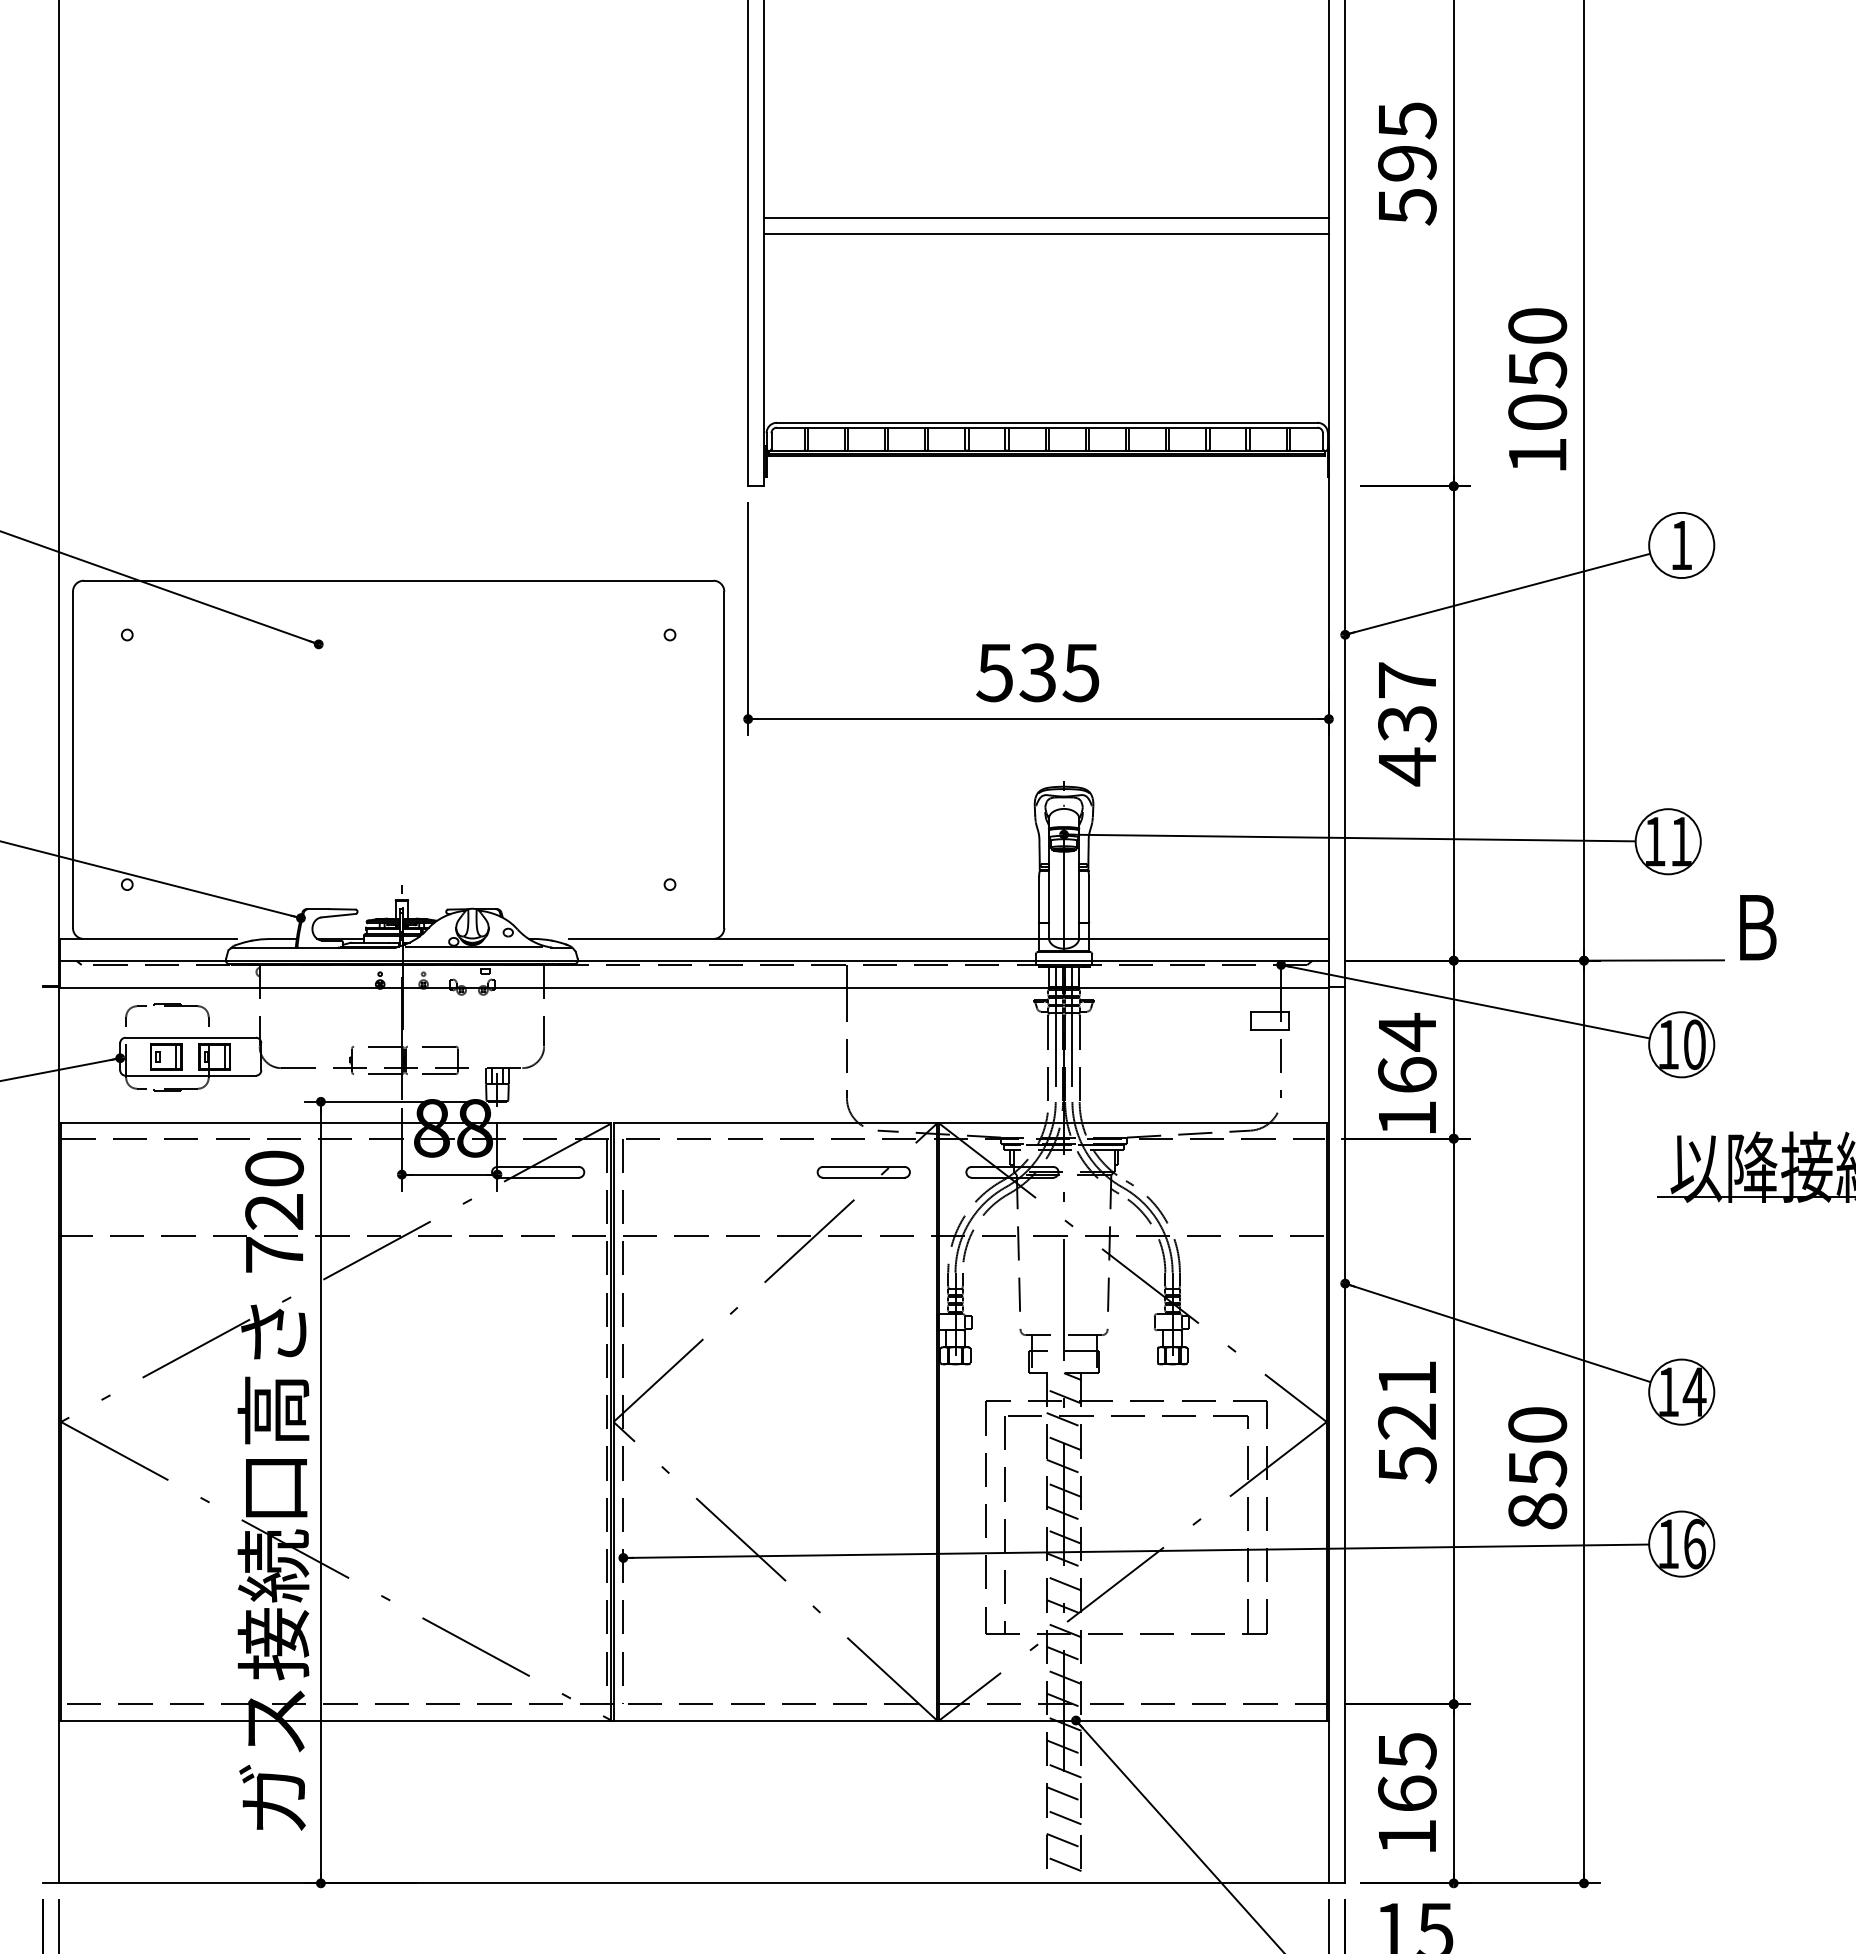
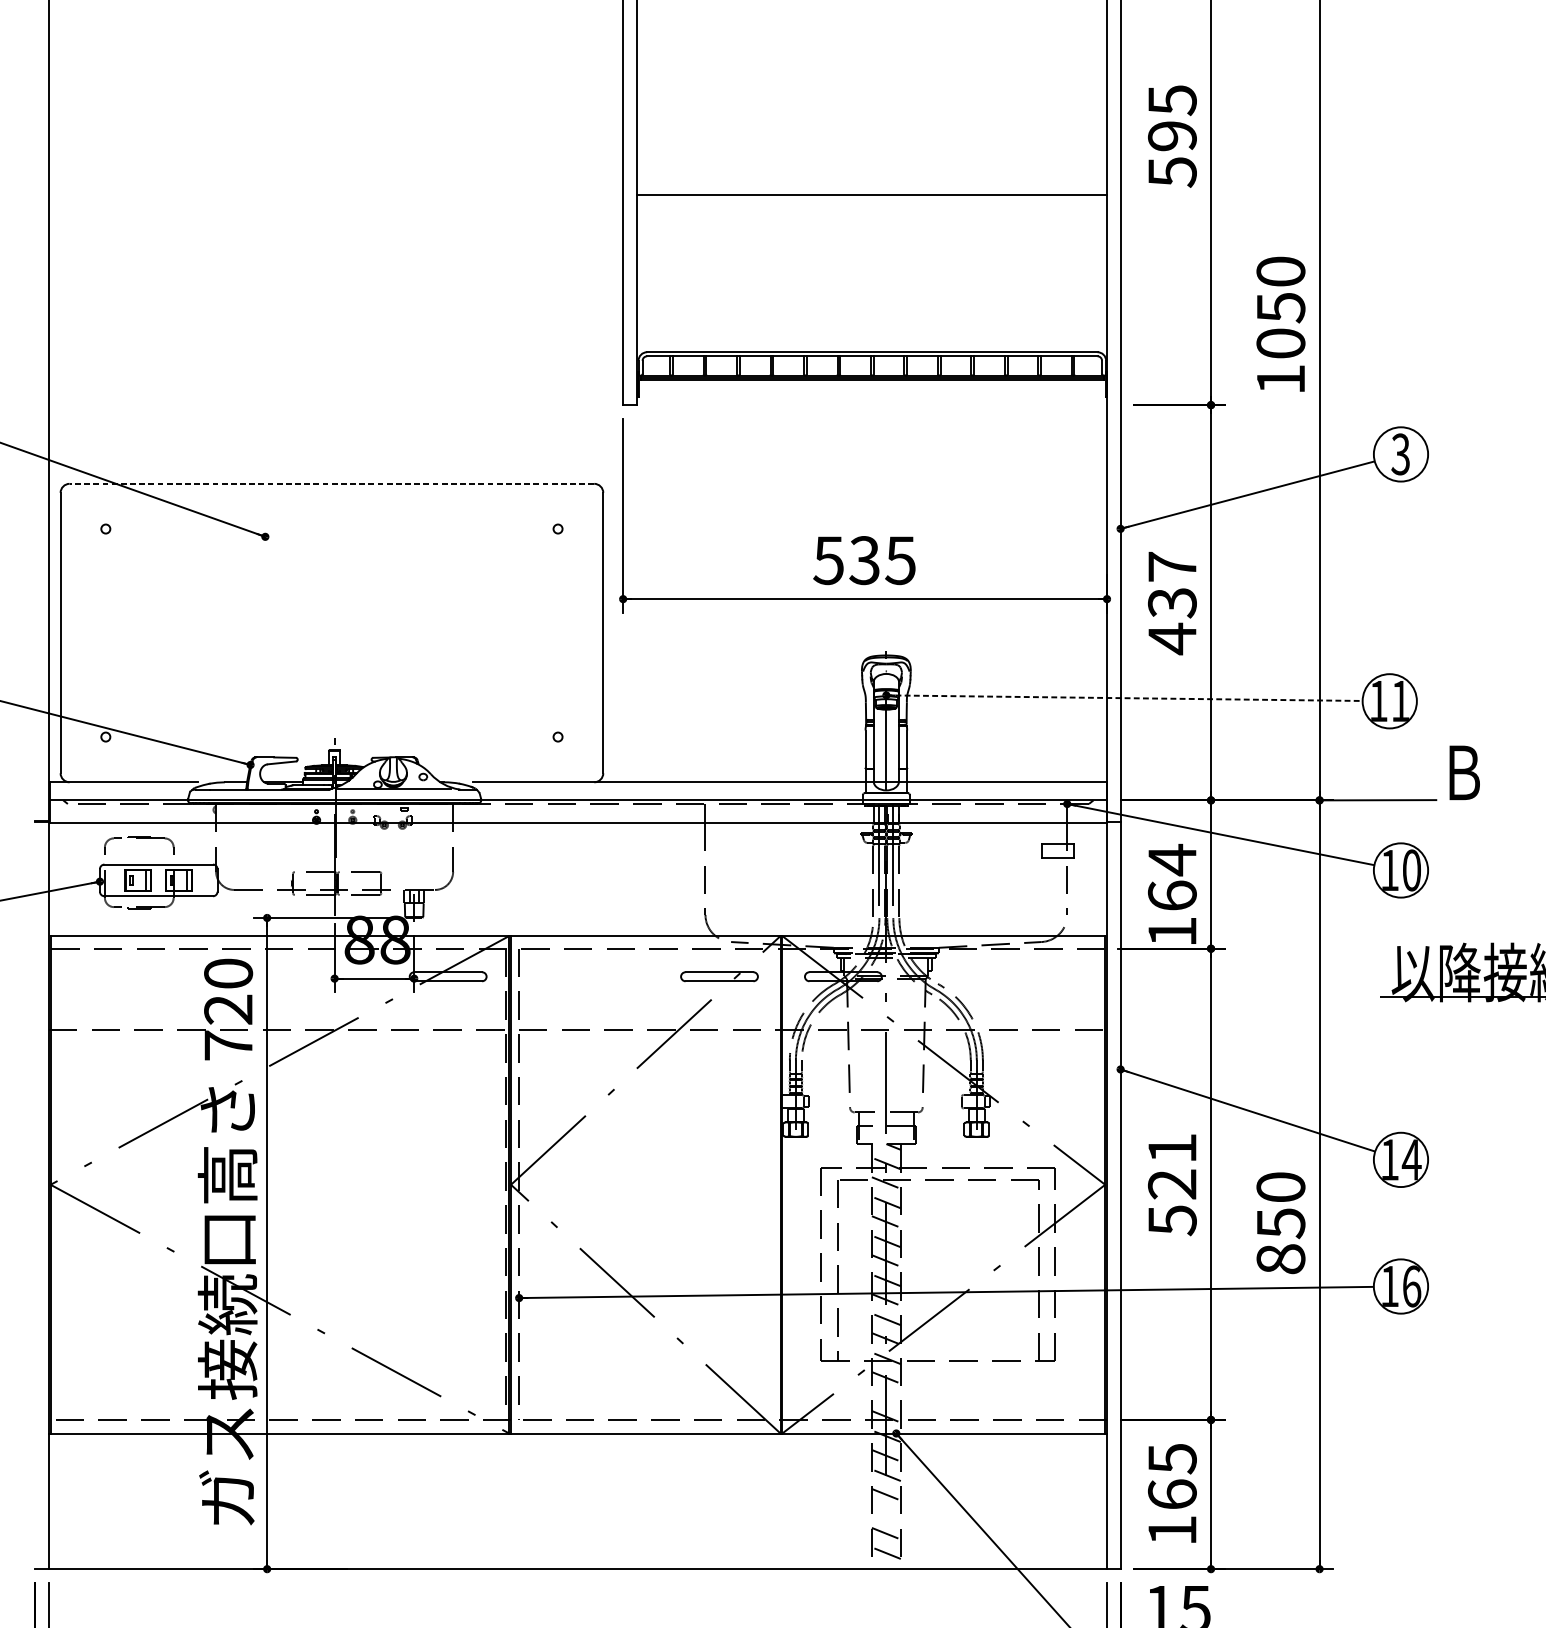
line: (1046, 217) -> (871, 181), removed
text: (1681, 545) -> (1400, 454), 1 -> 3
line: (398, 580) -> (331, 483), solid -> dashed
line: (1349, 838) -> (1124, 698), solid -> dashed
line: (1063, 1677) -> (885, 1397), removed
line: (1063, 1817) -> (885, 1514), removed

